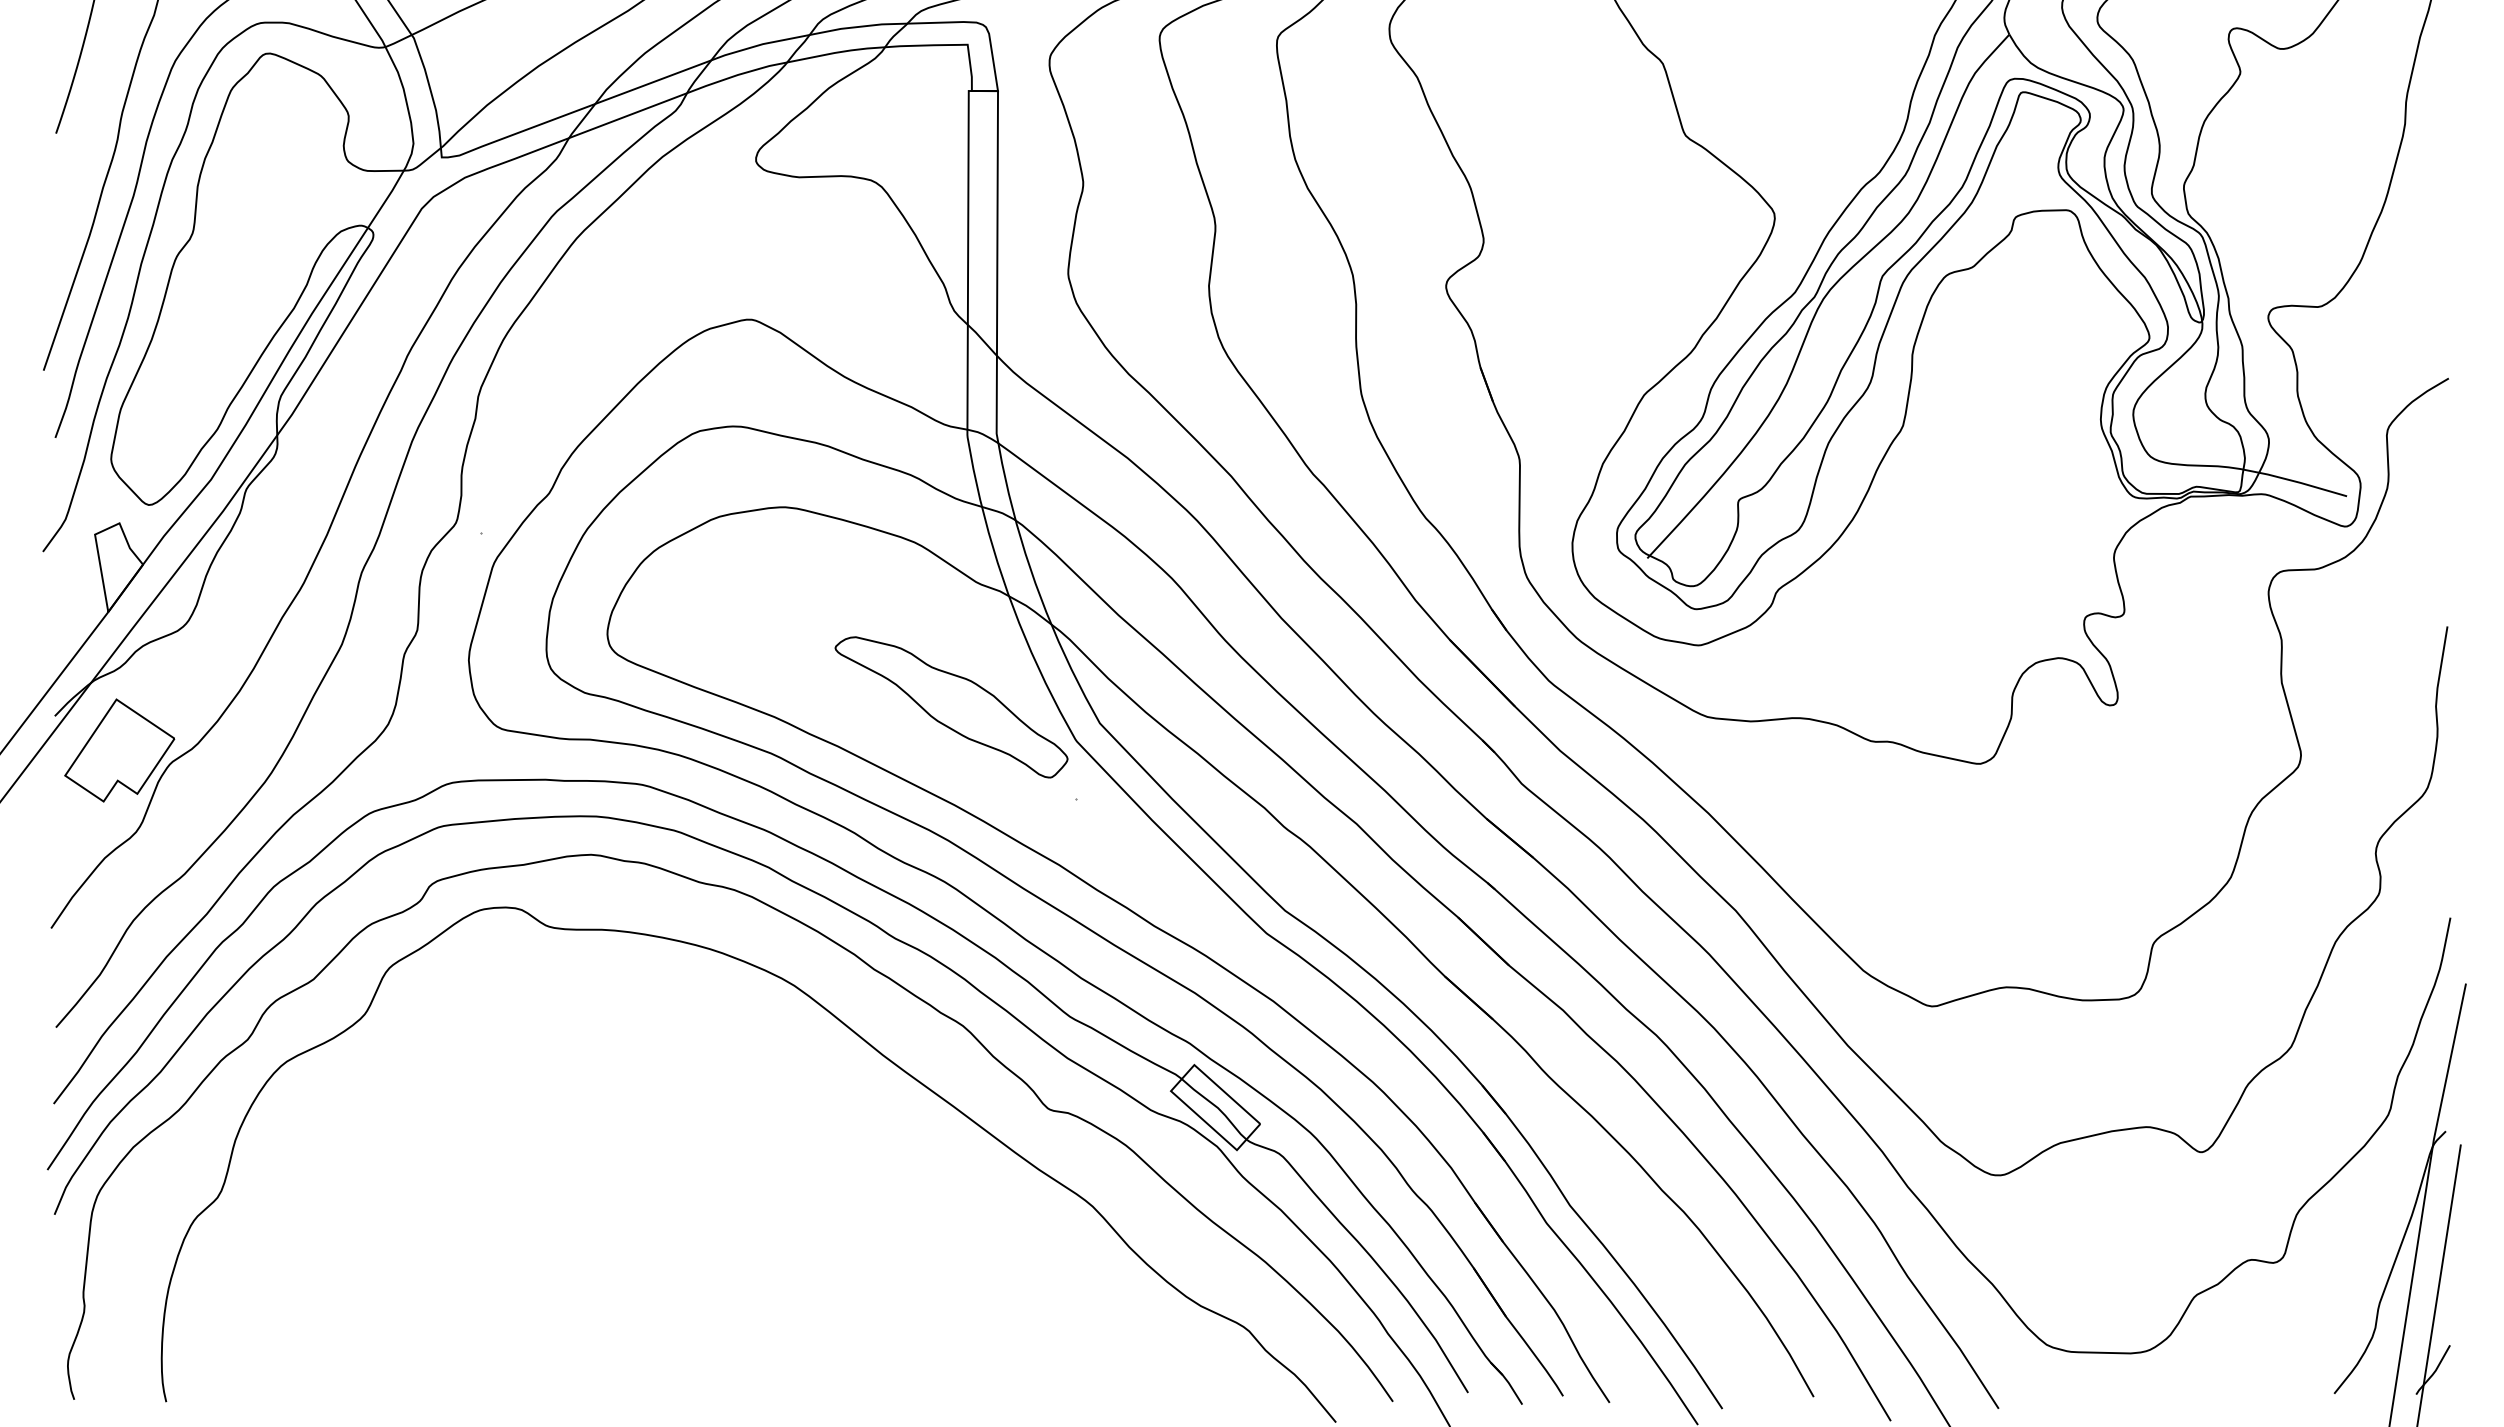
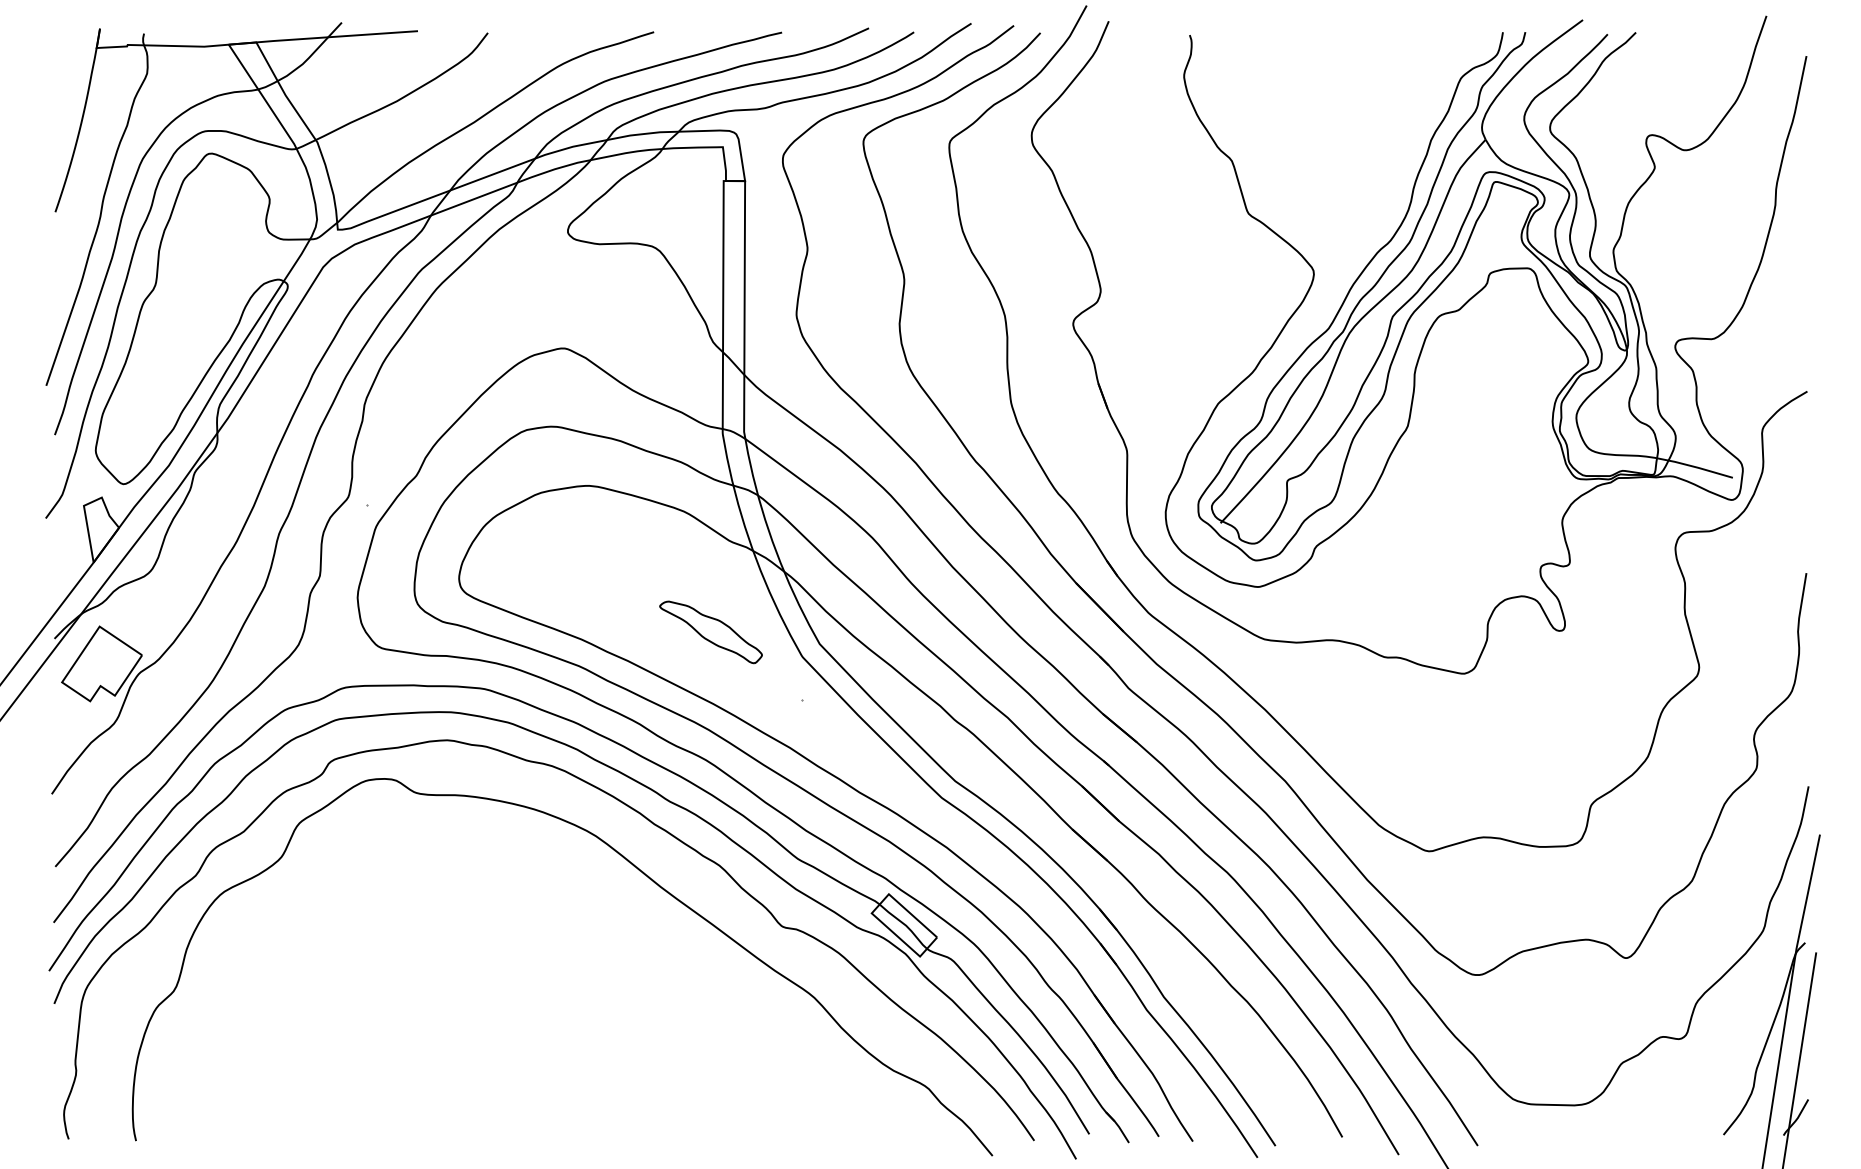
part: (950, 707) -> (710, 632), size x0.6

